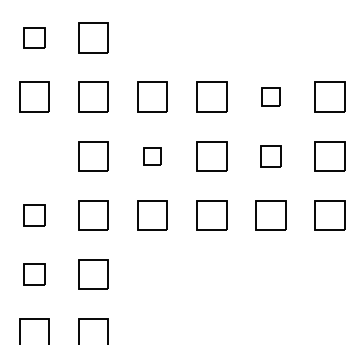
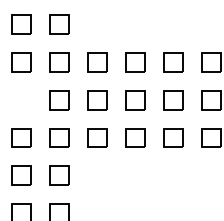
part: (33, 38) -> (21, 24), size x1.43
part: (271, 97) -> (173, 62), size x1.67
part: (152, 156) -> (97, 100), size x1.67
part: (271, 156) -> (173, 100), size x1.43
part: (33, 214) -> (21, 137), size x1.43
part: (33, 274) -> (21, 175), size x1.43

